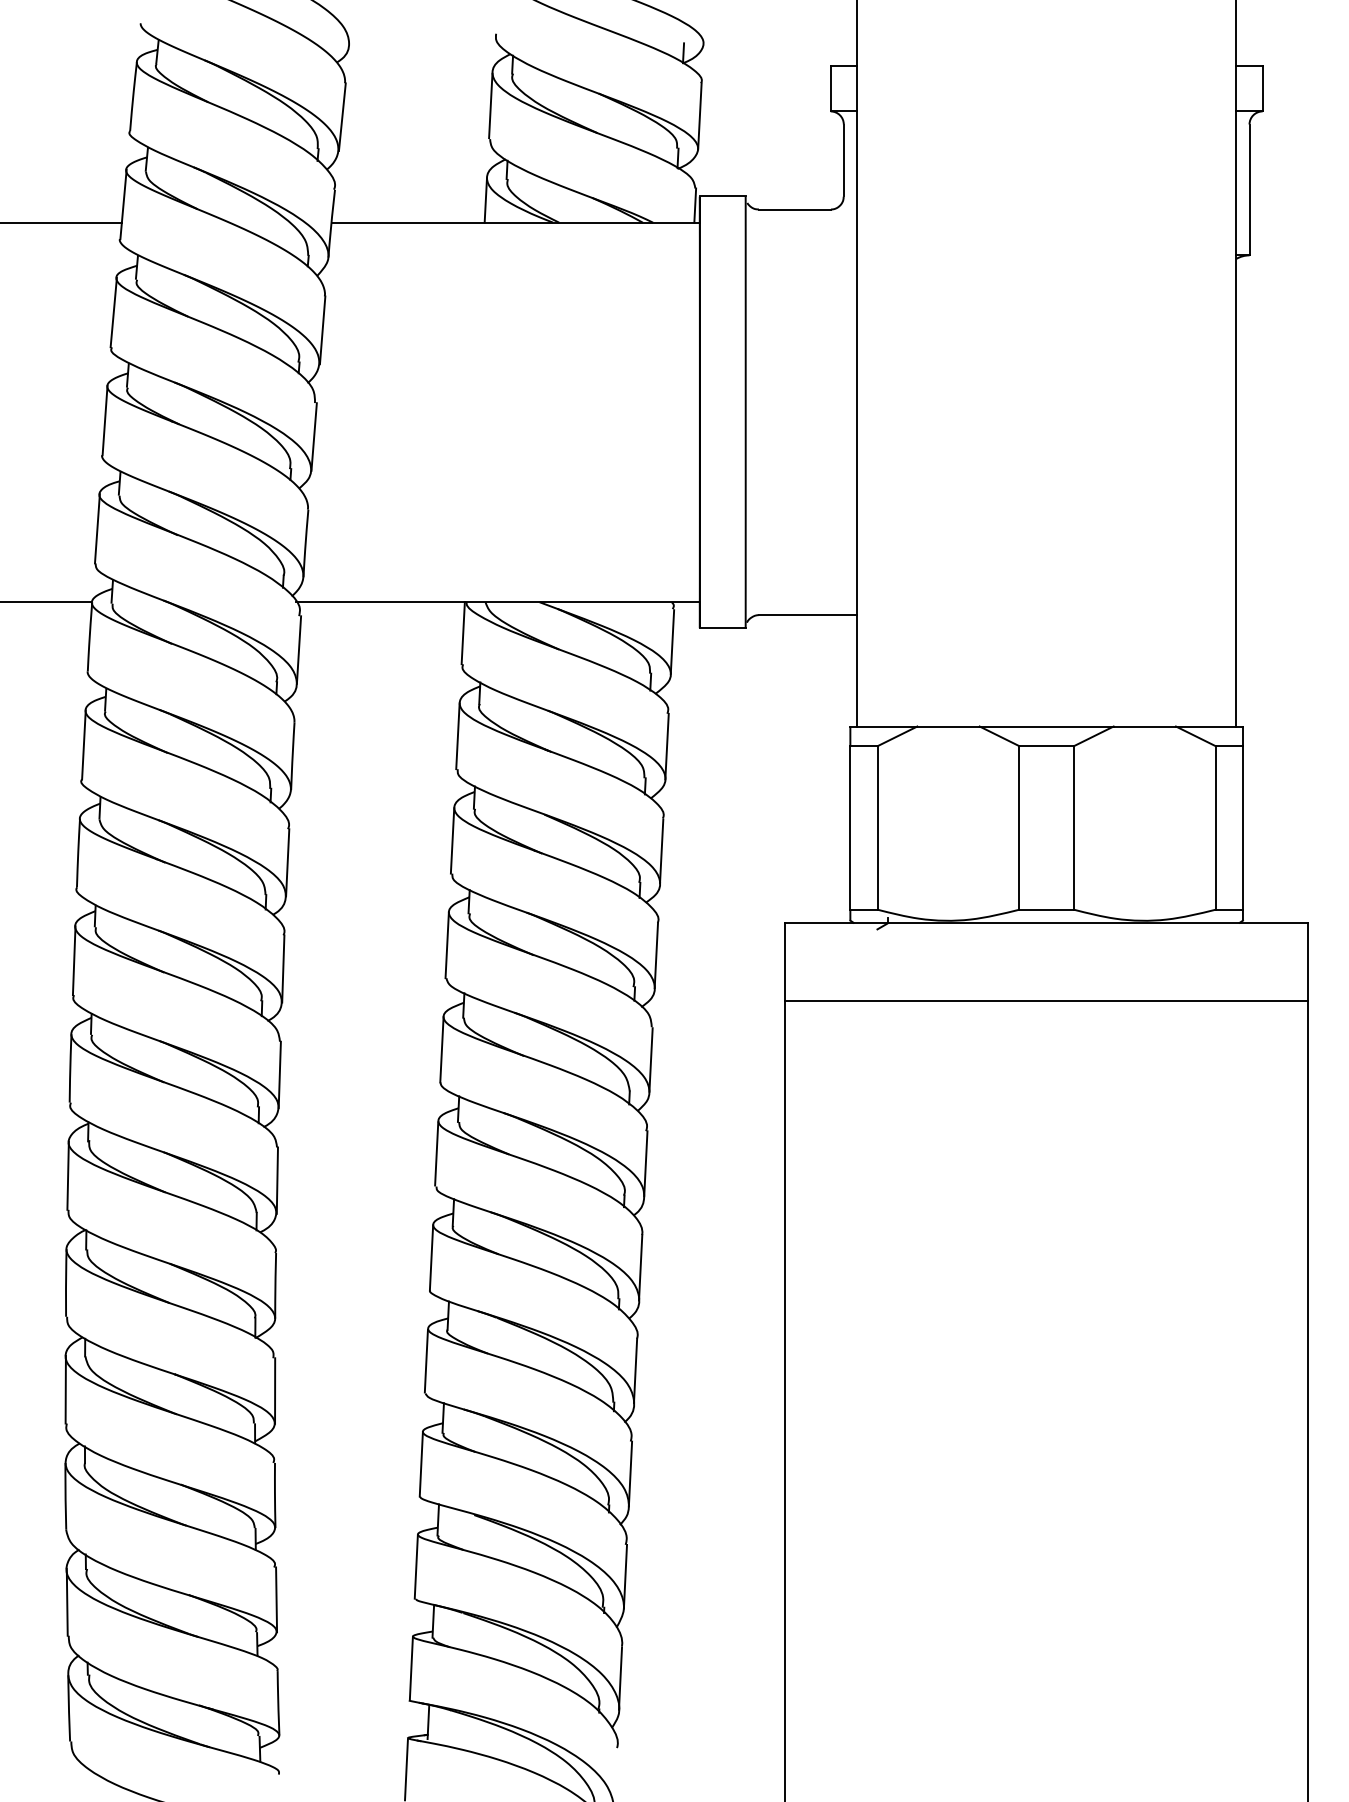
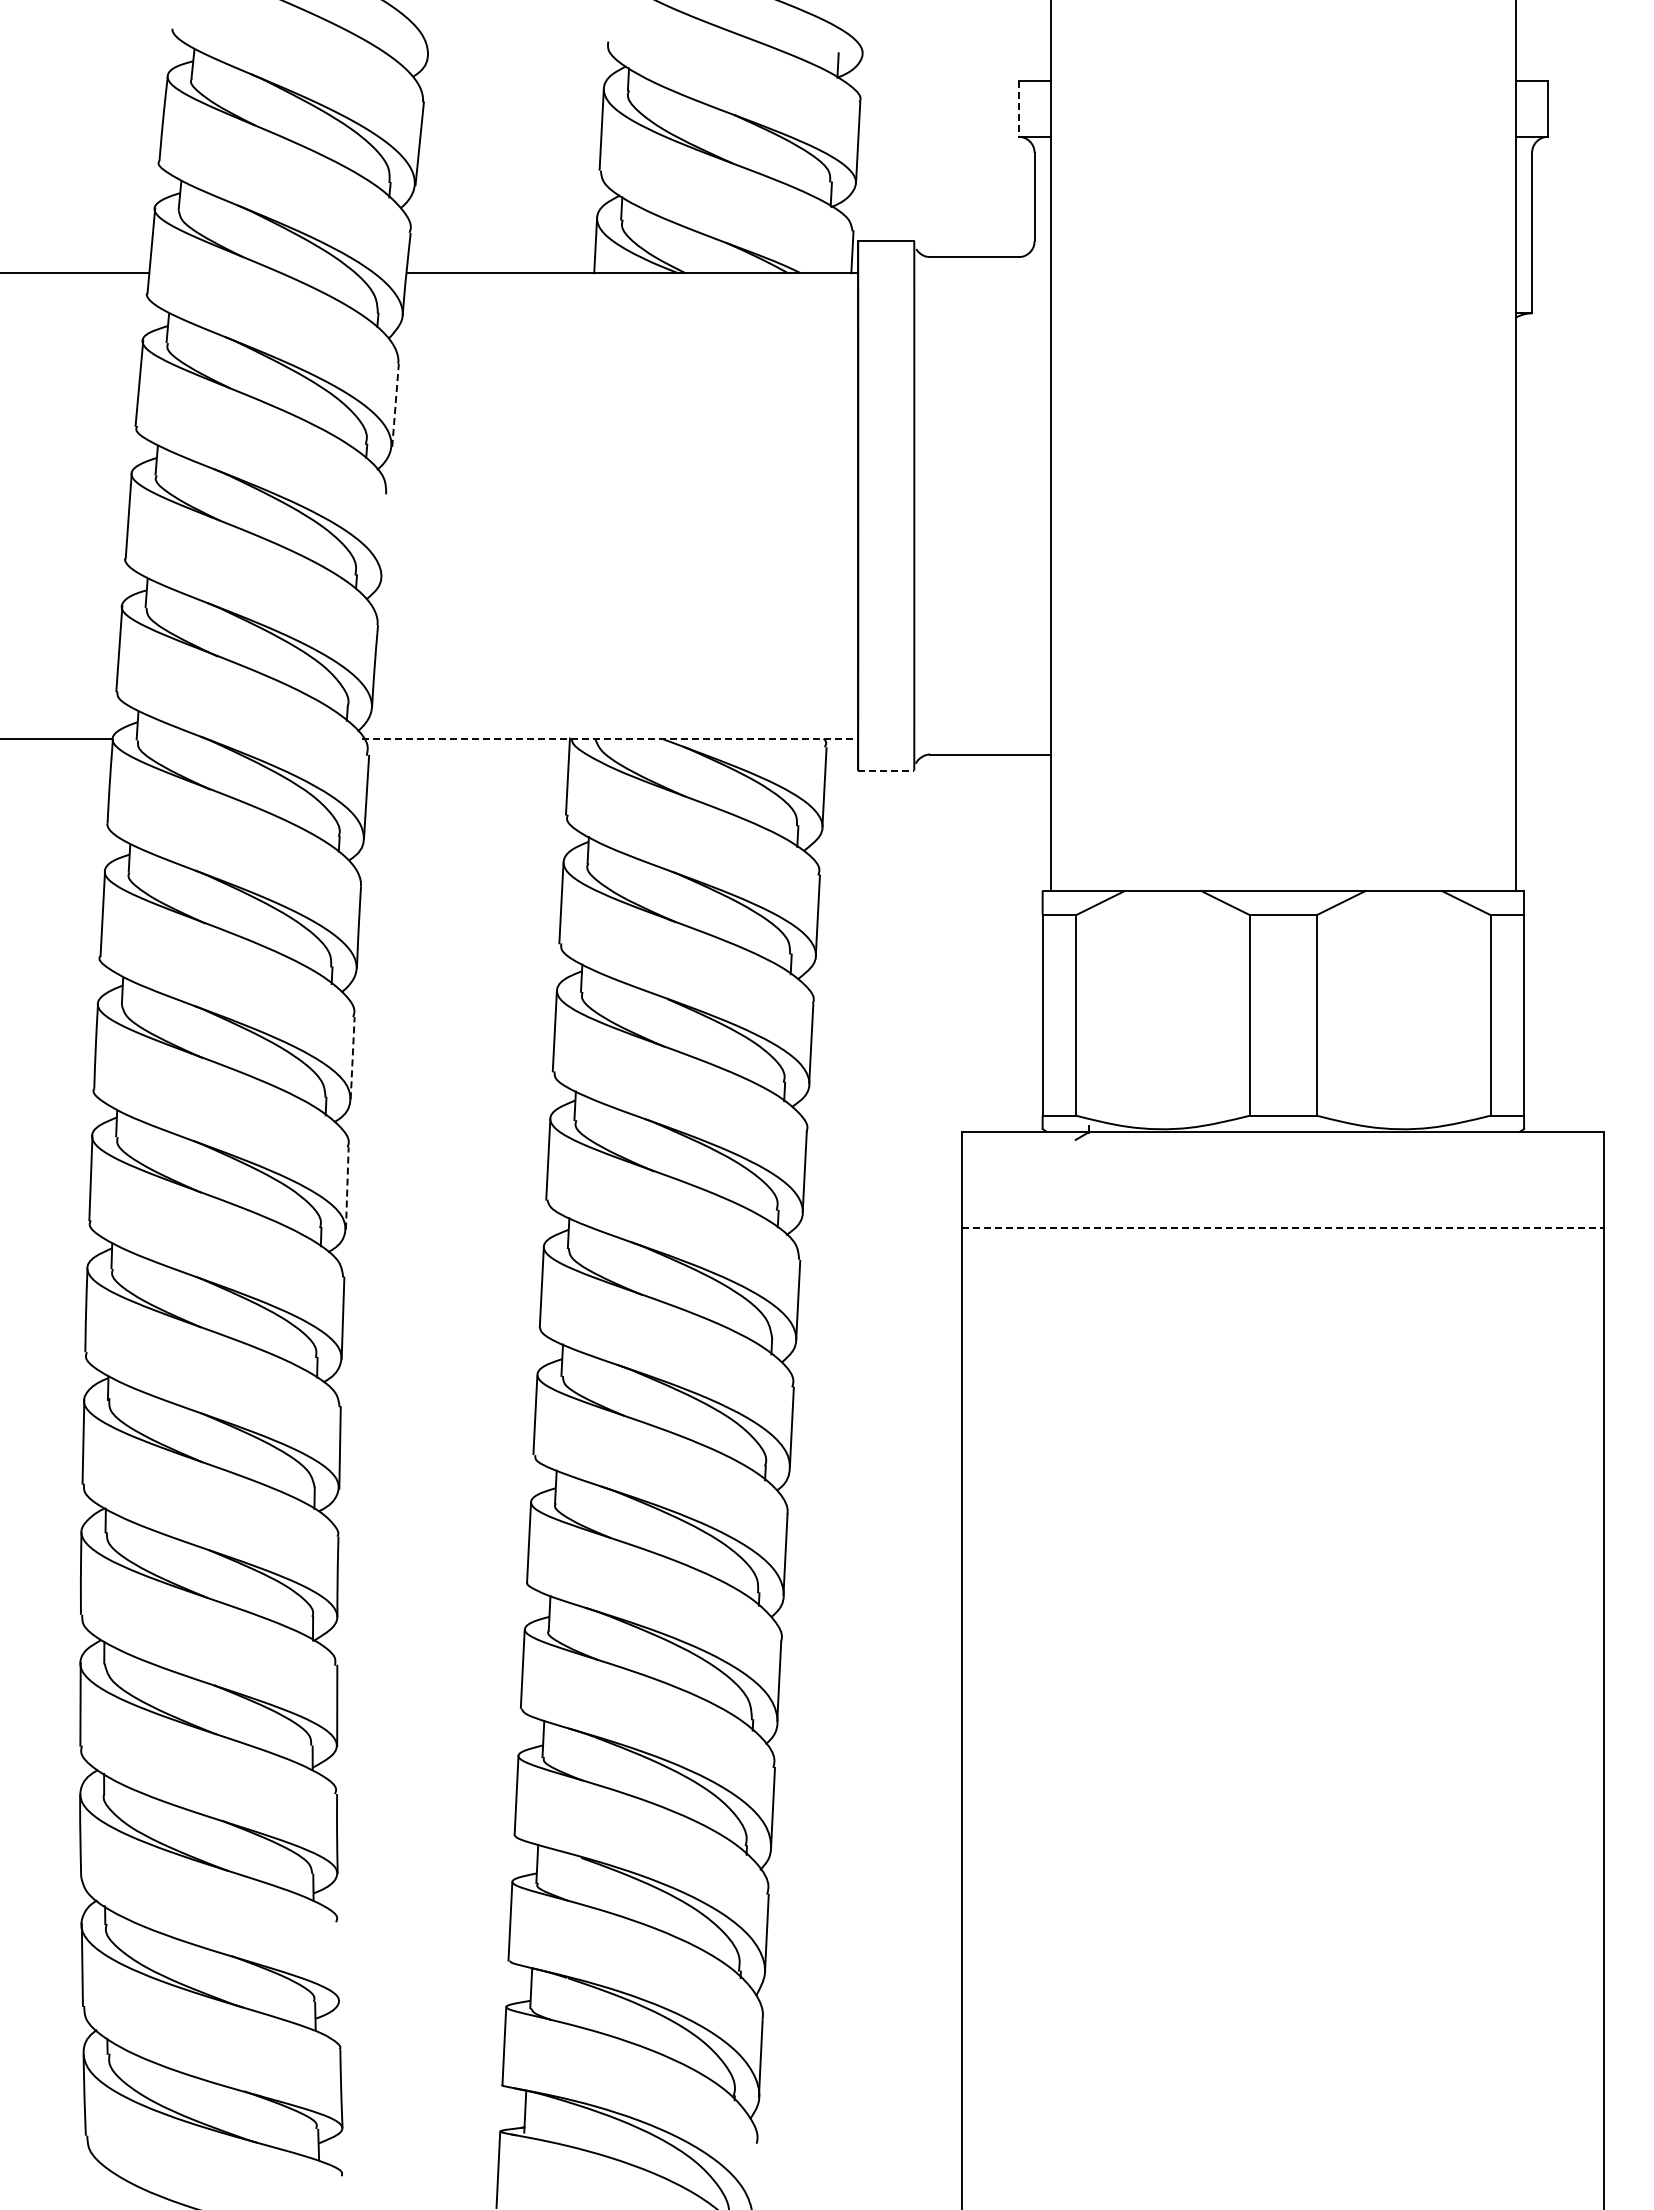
line: (830, 89) -> (1018, 109), solid -> dashed
line: (322, 330) -> (395, 405), solid -> dashed
line: (313, 436) -> (384, 535), removed
line: (497, 602) -> (610, 738), solid -> dashed
line: (723, 628) -> (886, 770), solid -> dashed
line: (287, 862) -> (352, 1057), solid -> dashed
line: (283, 968) -> (347, 1187), solid -> dashed
line: (1046, 1001) -> (1283, 1228), solid -> dashed
line: (276, 1599) -> (338, 1961), removed

